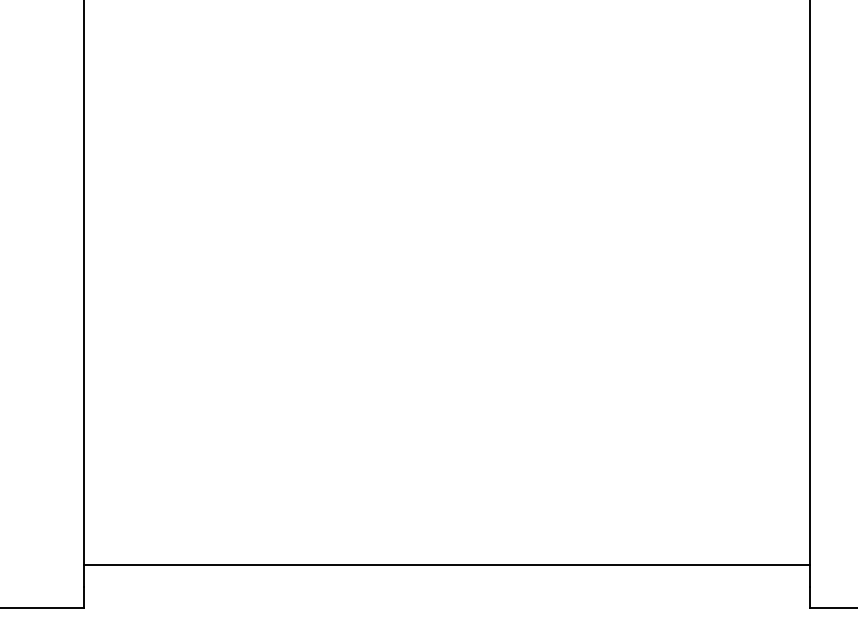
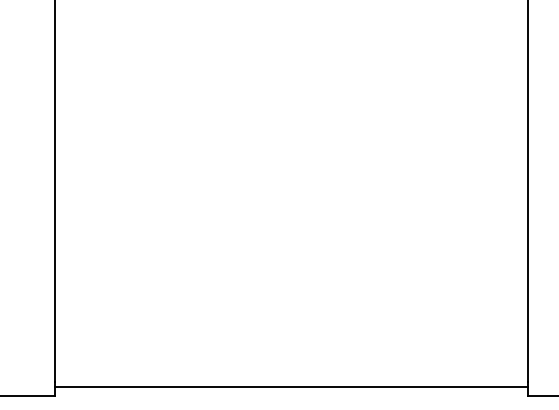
line: (447, 563) -> (291, 386), moved

